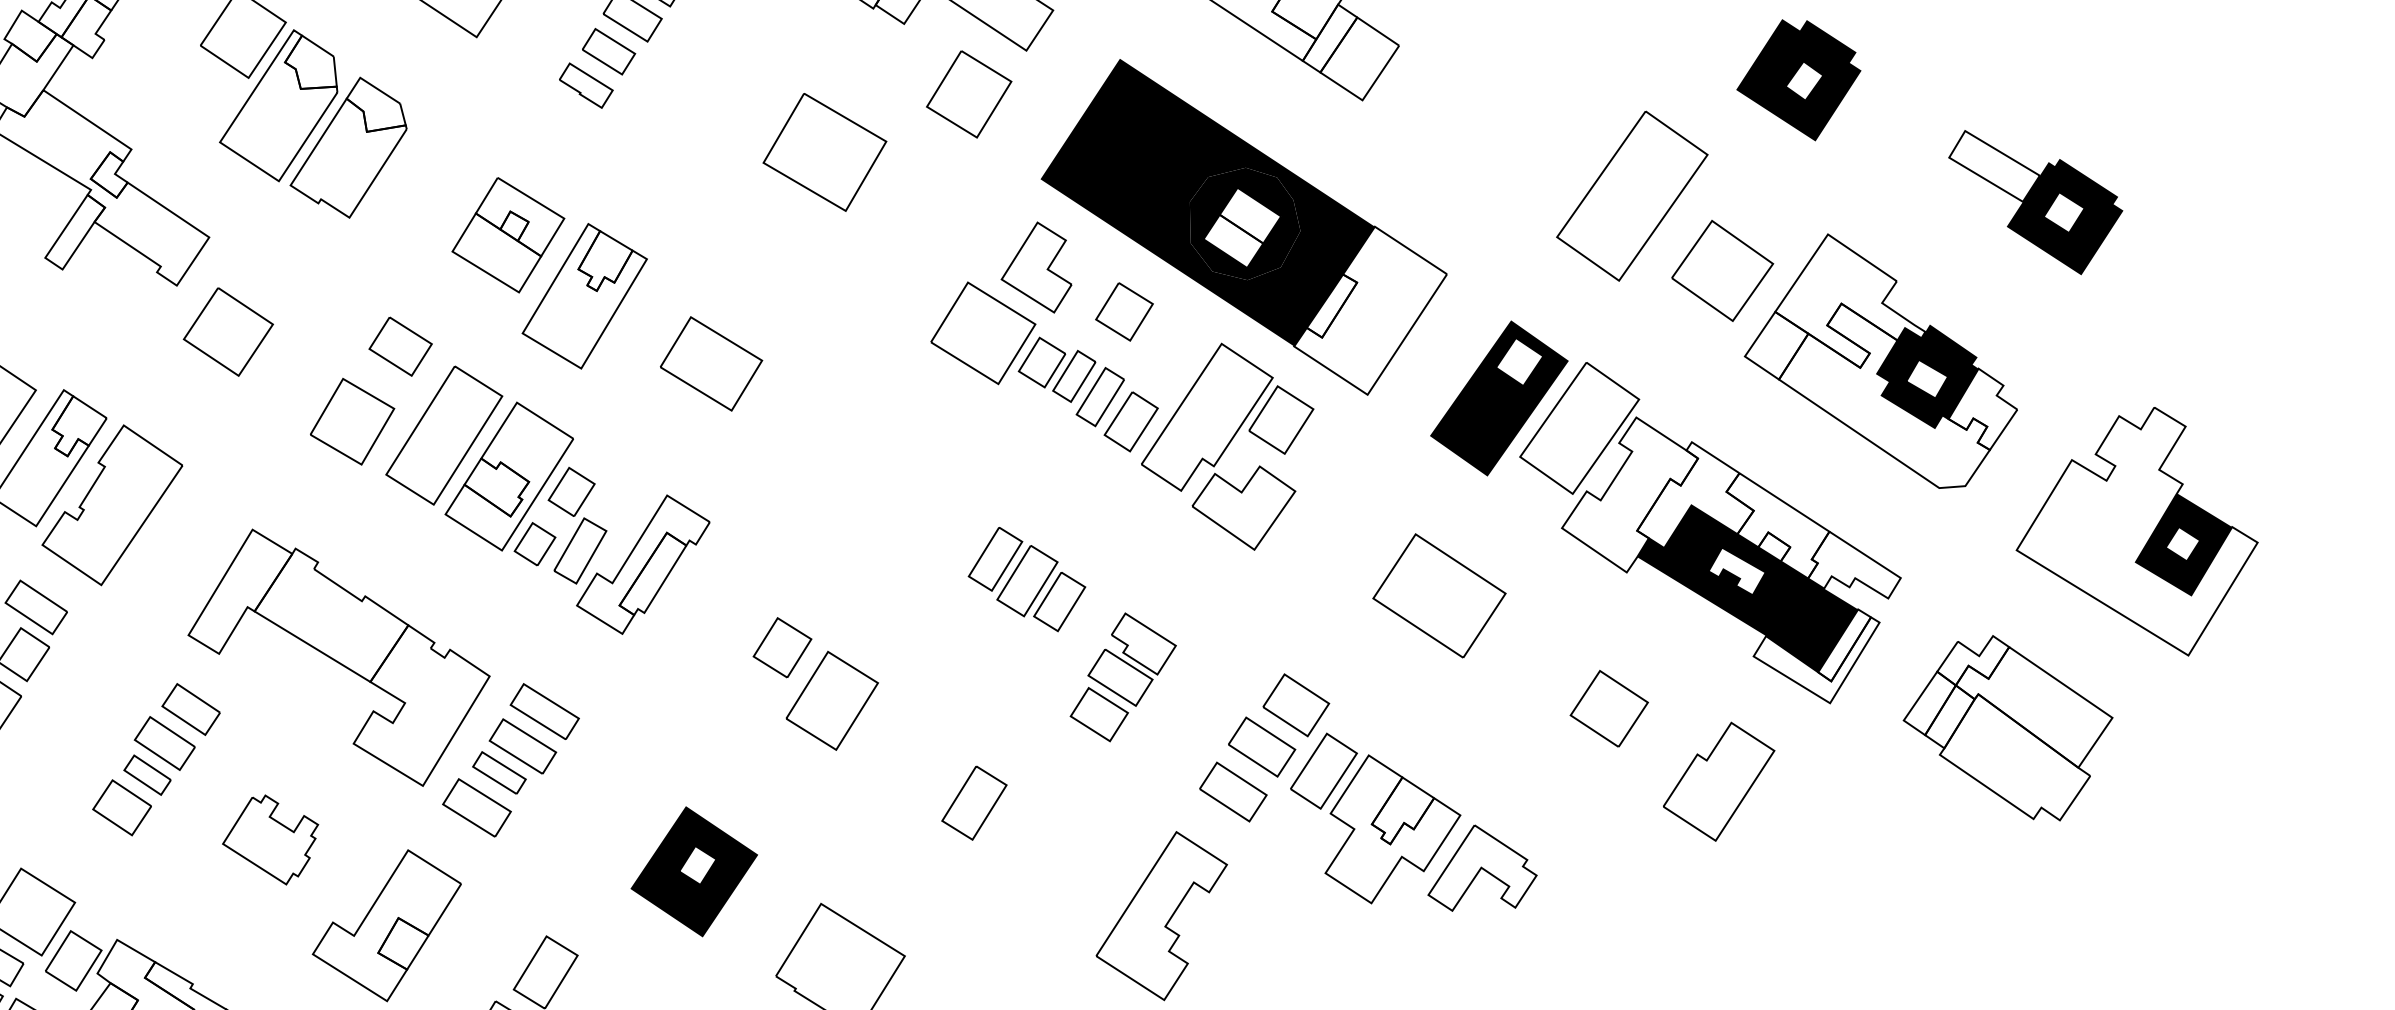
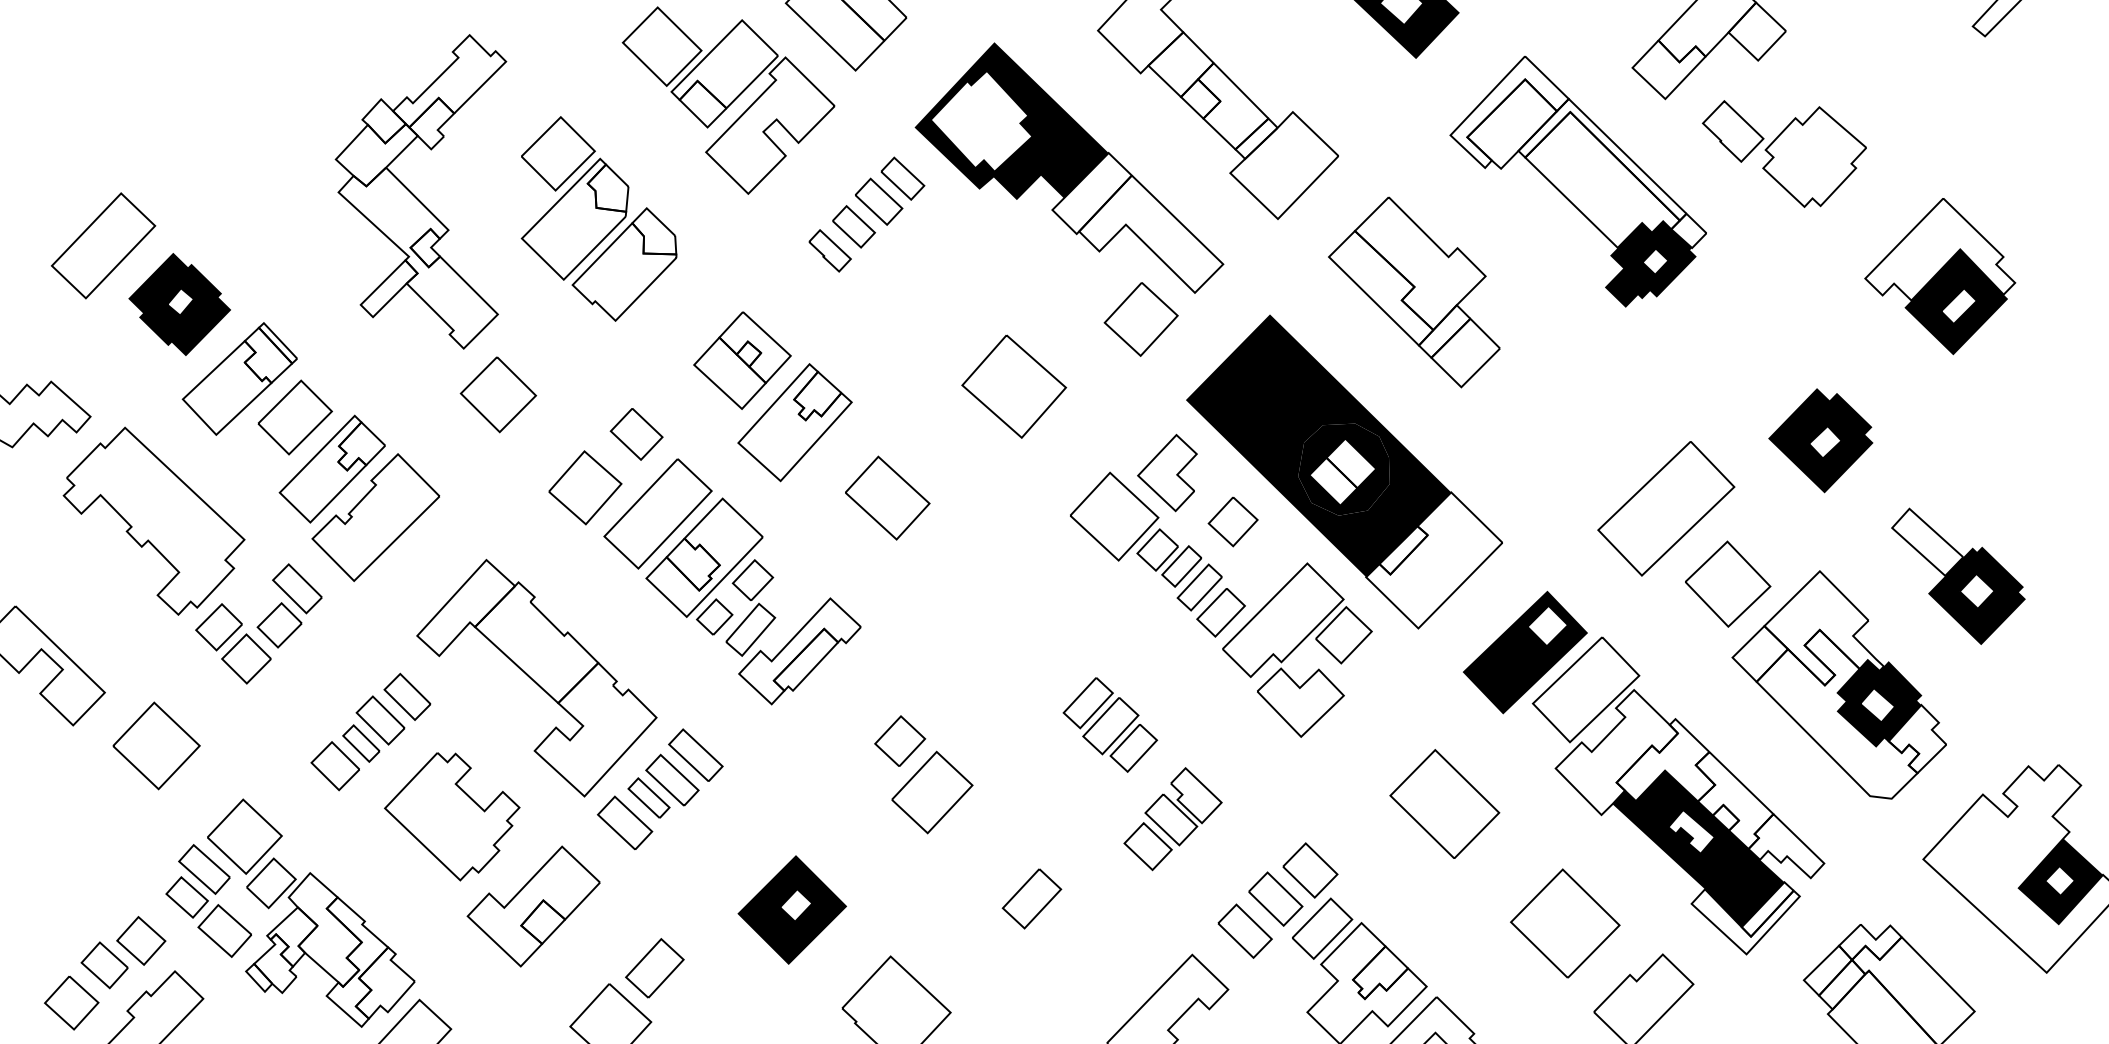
part: (825, 152) -> (1014, 386), moved
part: (2038, 198) -> (1958, 575), moved
part: (1609, 708) -> (1565, 923), size x1.67
part: (271, 840) -> (452, 816), size x1.67

